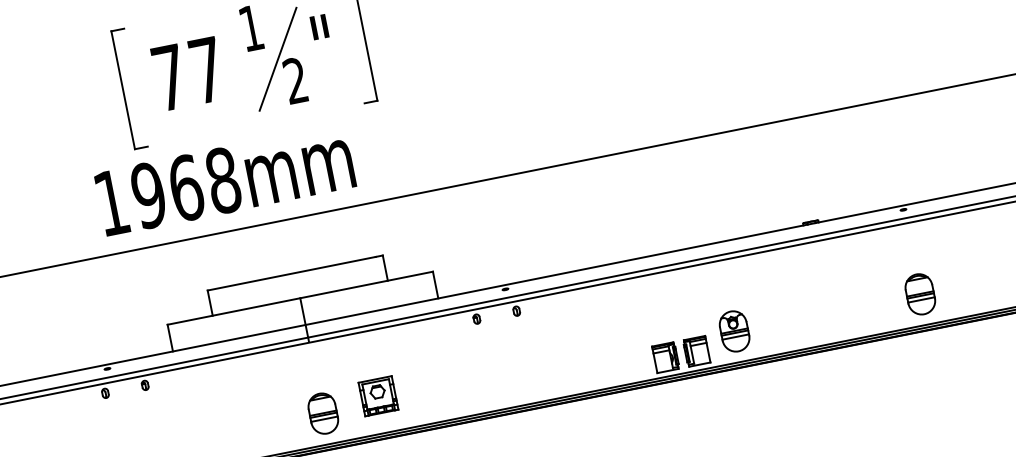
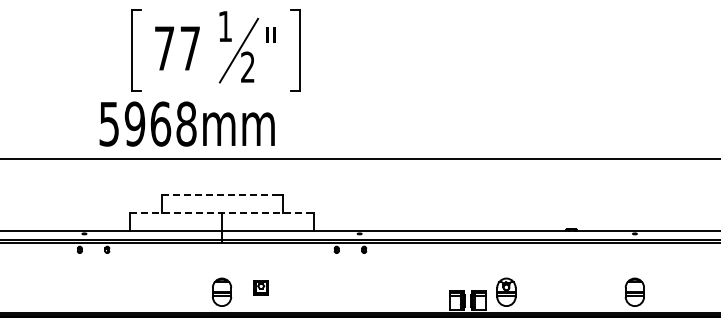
text: (110, 203) -> (108, 124), 1968mm -> 5968mm
line: (293, 274) -> (220, 195), solid -> dashed
line: (300, 298) -> (222, 212), solid -> dashed
part: (379, 395) -> (261, 287), size x0.6

